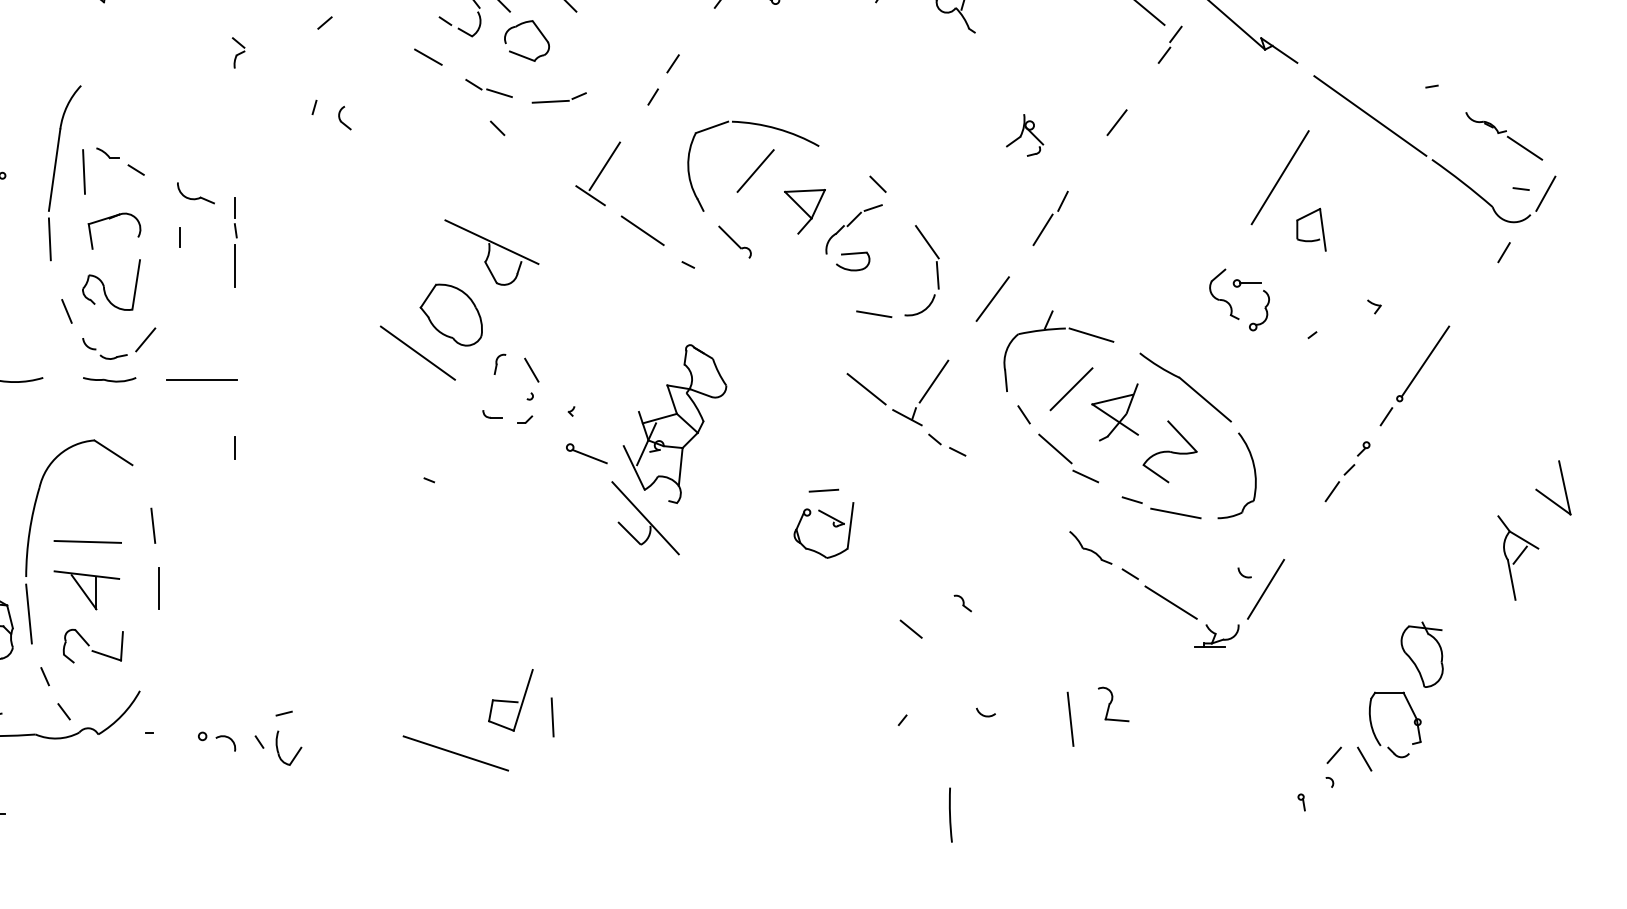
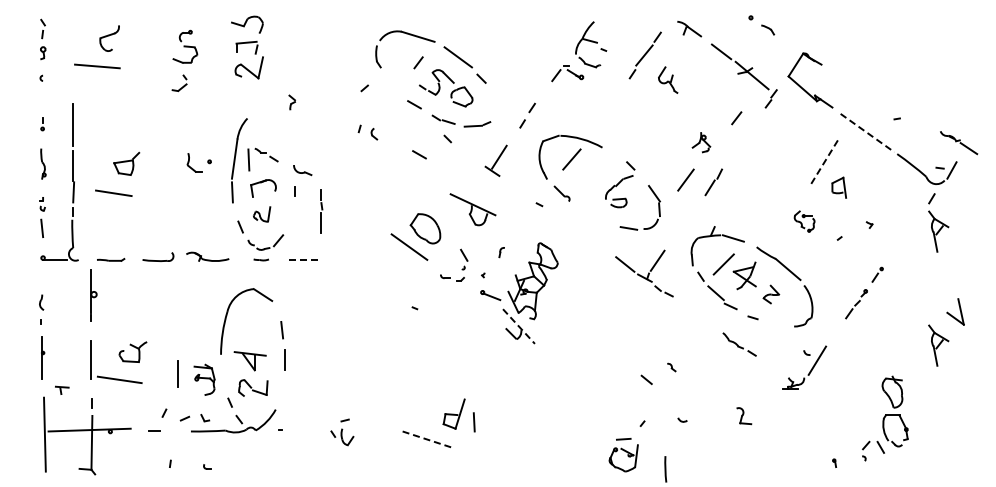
part: (237, 52) -> (291, 102), moved
line: (1370, 116) -> (867, 133), solid -> dashed
line: (1116, 123) -> (736, 118), moved
part: (1505, 137) -> (959, 143), moved
line: (438, 160) -> (419, 154), added
line: (1278, 179) -> (823, 163), solid -> dashed
part: (804, 210) -> (595, 178), removed
line: (642, 231) -> (517, 188), removed
part: (235, 241) -> (321, 211), moved
part: (490, 252) -> (472, 209), moved
part: (110, 285) -> (261, 214), size x0.6
line: (991, 297) -> (685, 179), moved
part: (1239, 299) -> (804, 221), size x0.7
part: (1517, 320) -> (938, 231), added
line: (1424, 362) -> (893, 251), removed
part: (499, 364) -> (501, 252), moved
part: (110, 378) -> (261, 259), size x0.6
line: (201, 378) -> (305, 259), solid -> dashed
line: (232, 447) -> (320, 292), removed
part: (1170, 451) -> (771, 294), size x0.6
line: (1174, 511) -> (773, 323), removed
line: (644, 518) -> (518, 326), solid -> dashed
part: (823, 524) -> (623, 455), moved
line: (87, 541) -> (250, 337), removed
line: (1170, 601) -> (771, 366), removed
line: (29, 613) -> (222, 372), removed
line: (1070, 719) -> (723, 423), removed
part: (1374, 738) -> (885, 437), moved
part: (216, 740) -> (312, 433), removed
line: (457, 753) -> (428, 439), solid -> dashed

